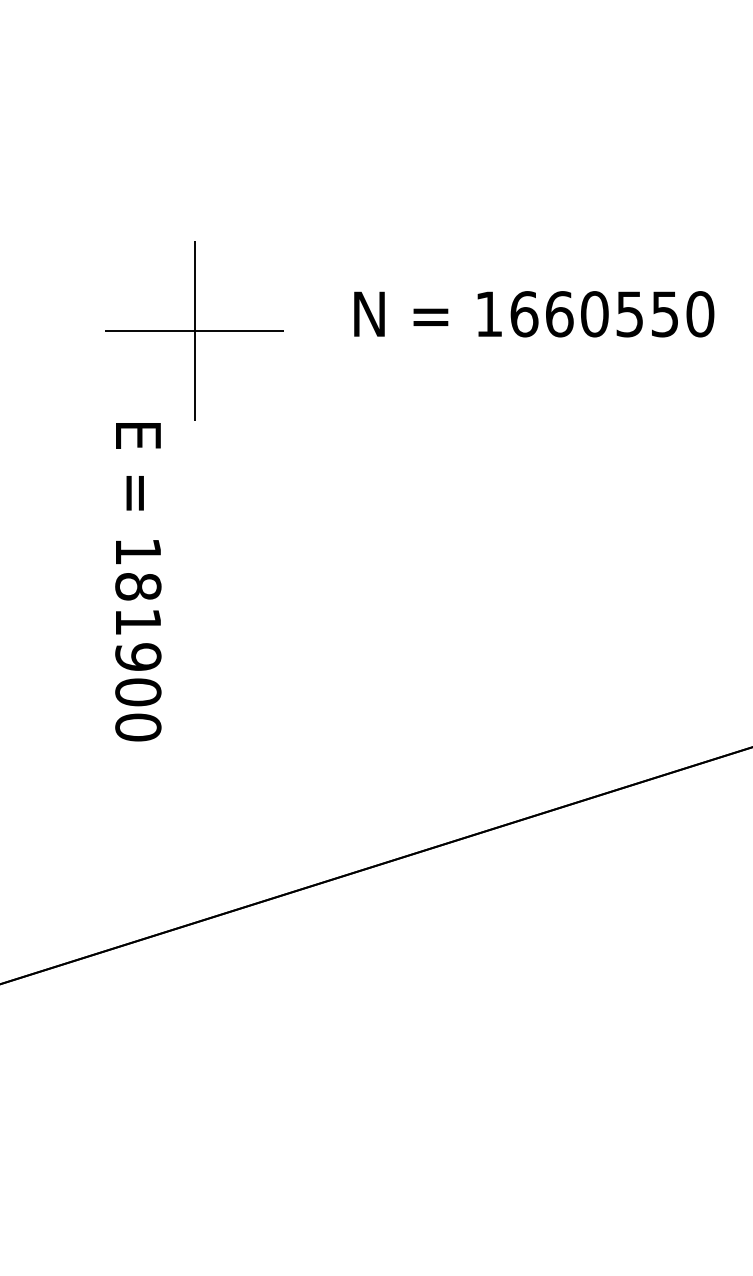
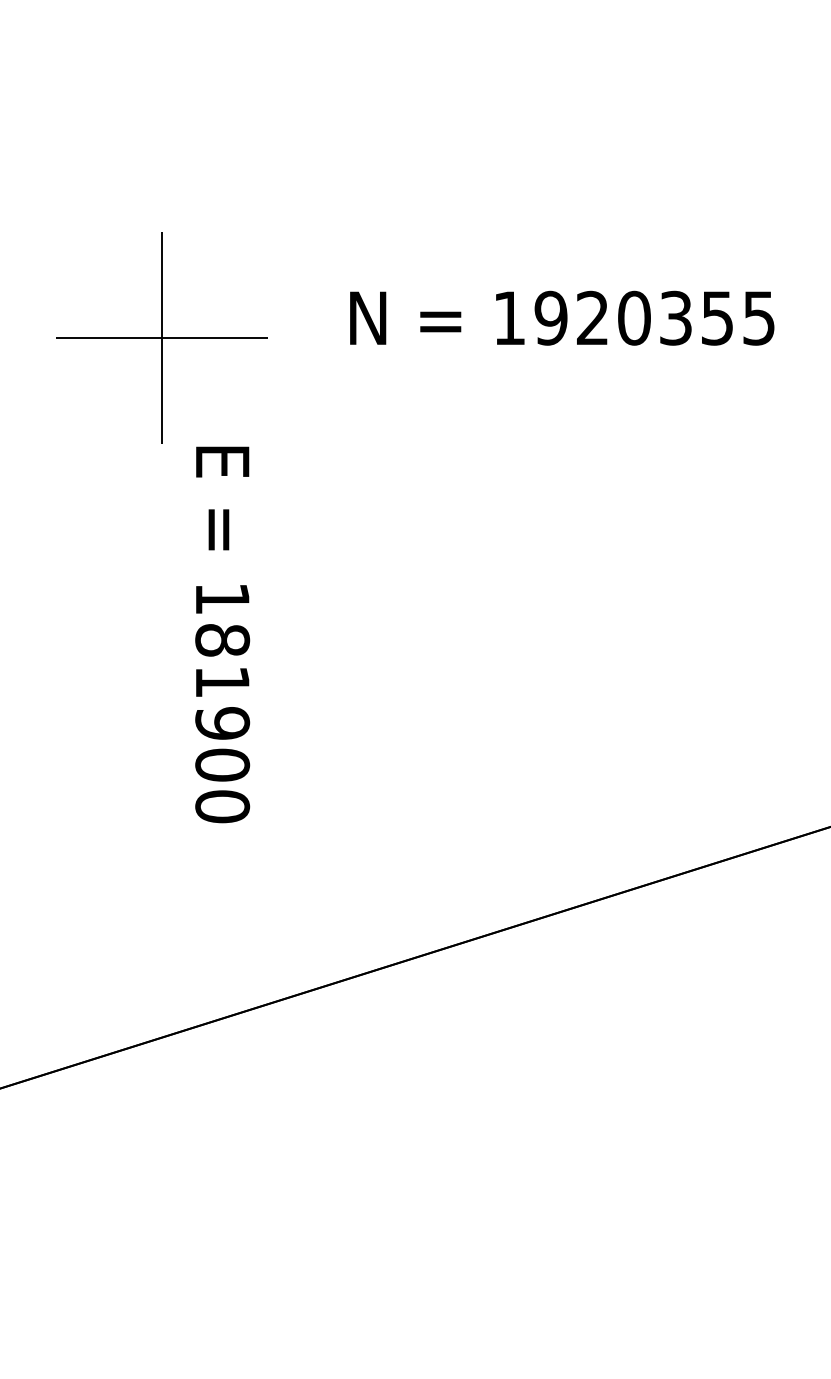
text: (612, 314) -> (655, 318), 1660550 -> 1920355
text: (138, 582) -> (222, 635), moved

